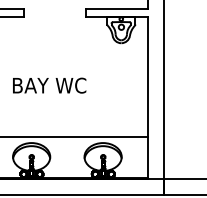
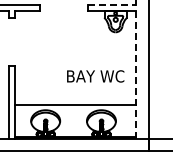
line: (117, 8) -> (112, 5), solid -> dashed
text: (49, 85) -> (95, 76), moved
line: (148, 98) -> (136, 75), solid -> dashed

